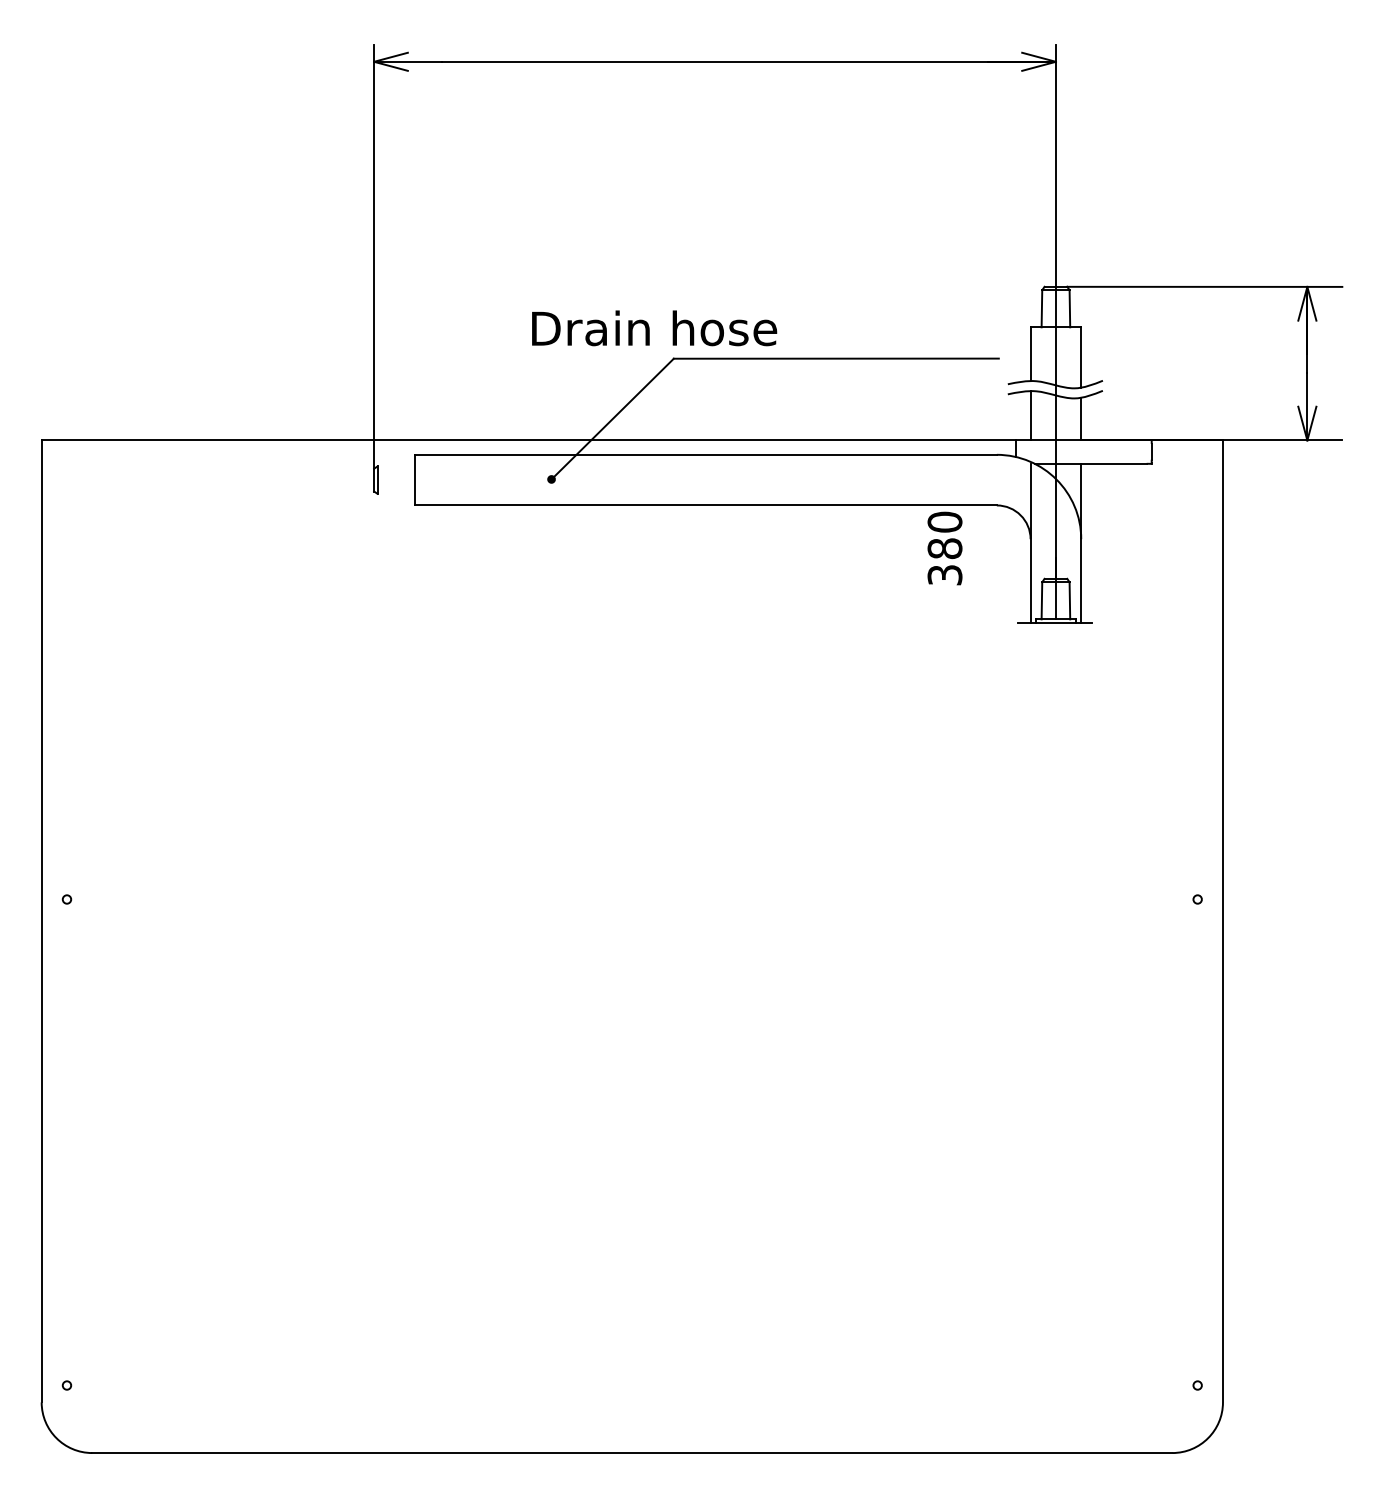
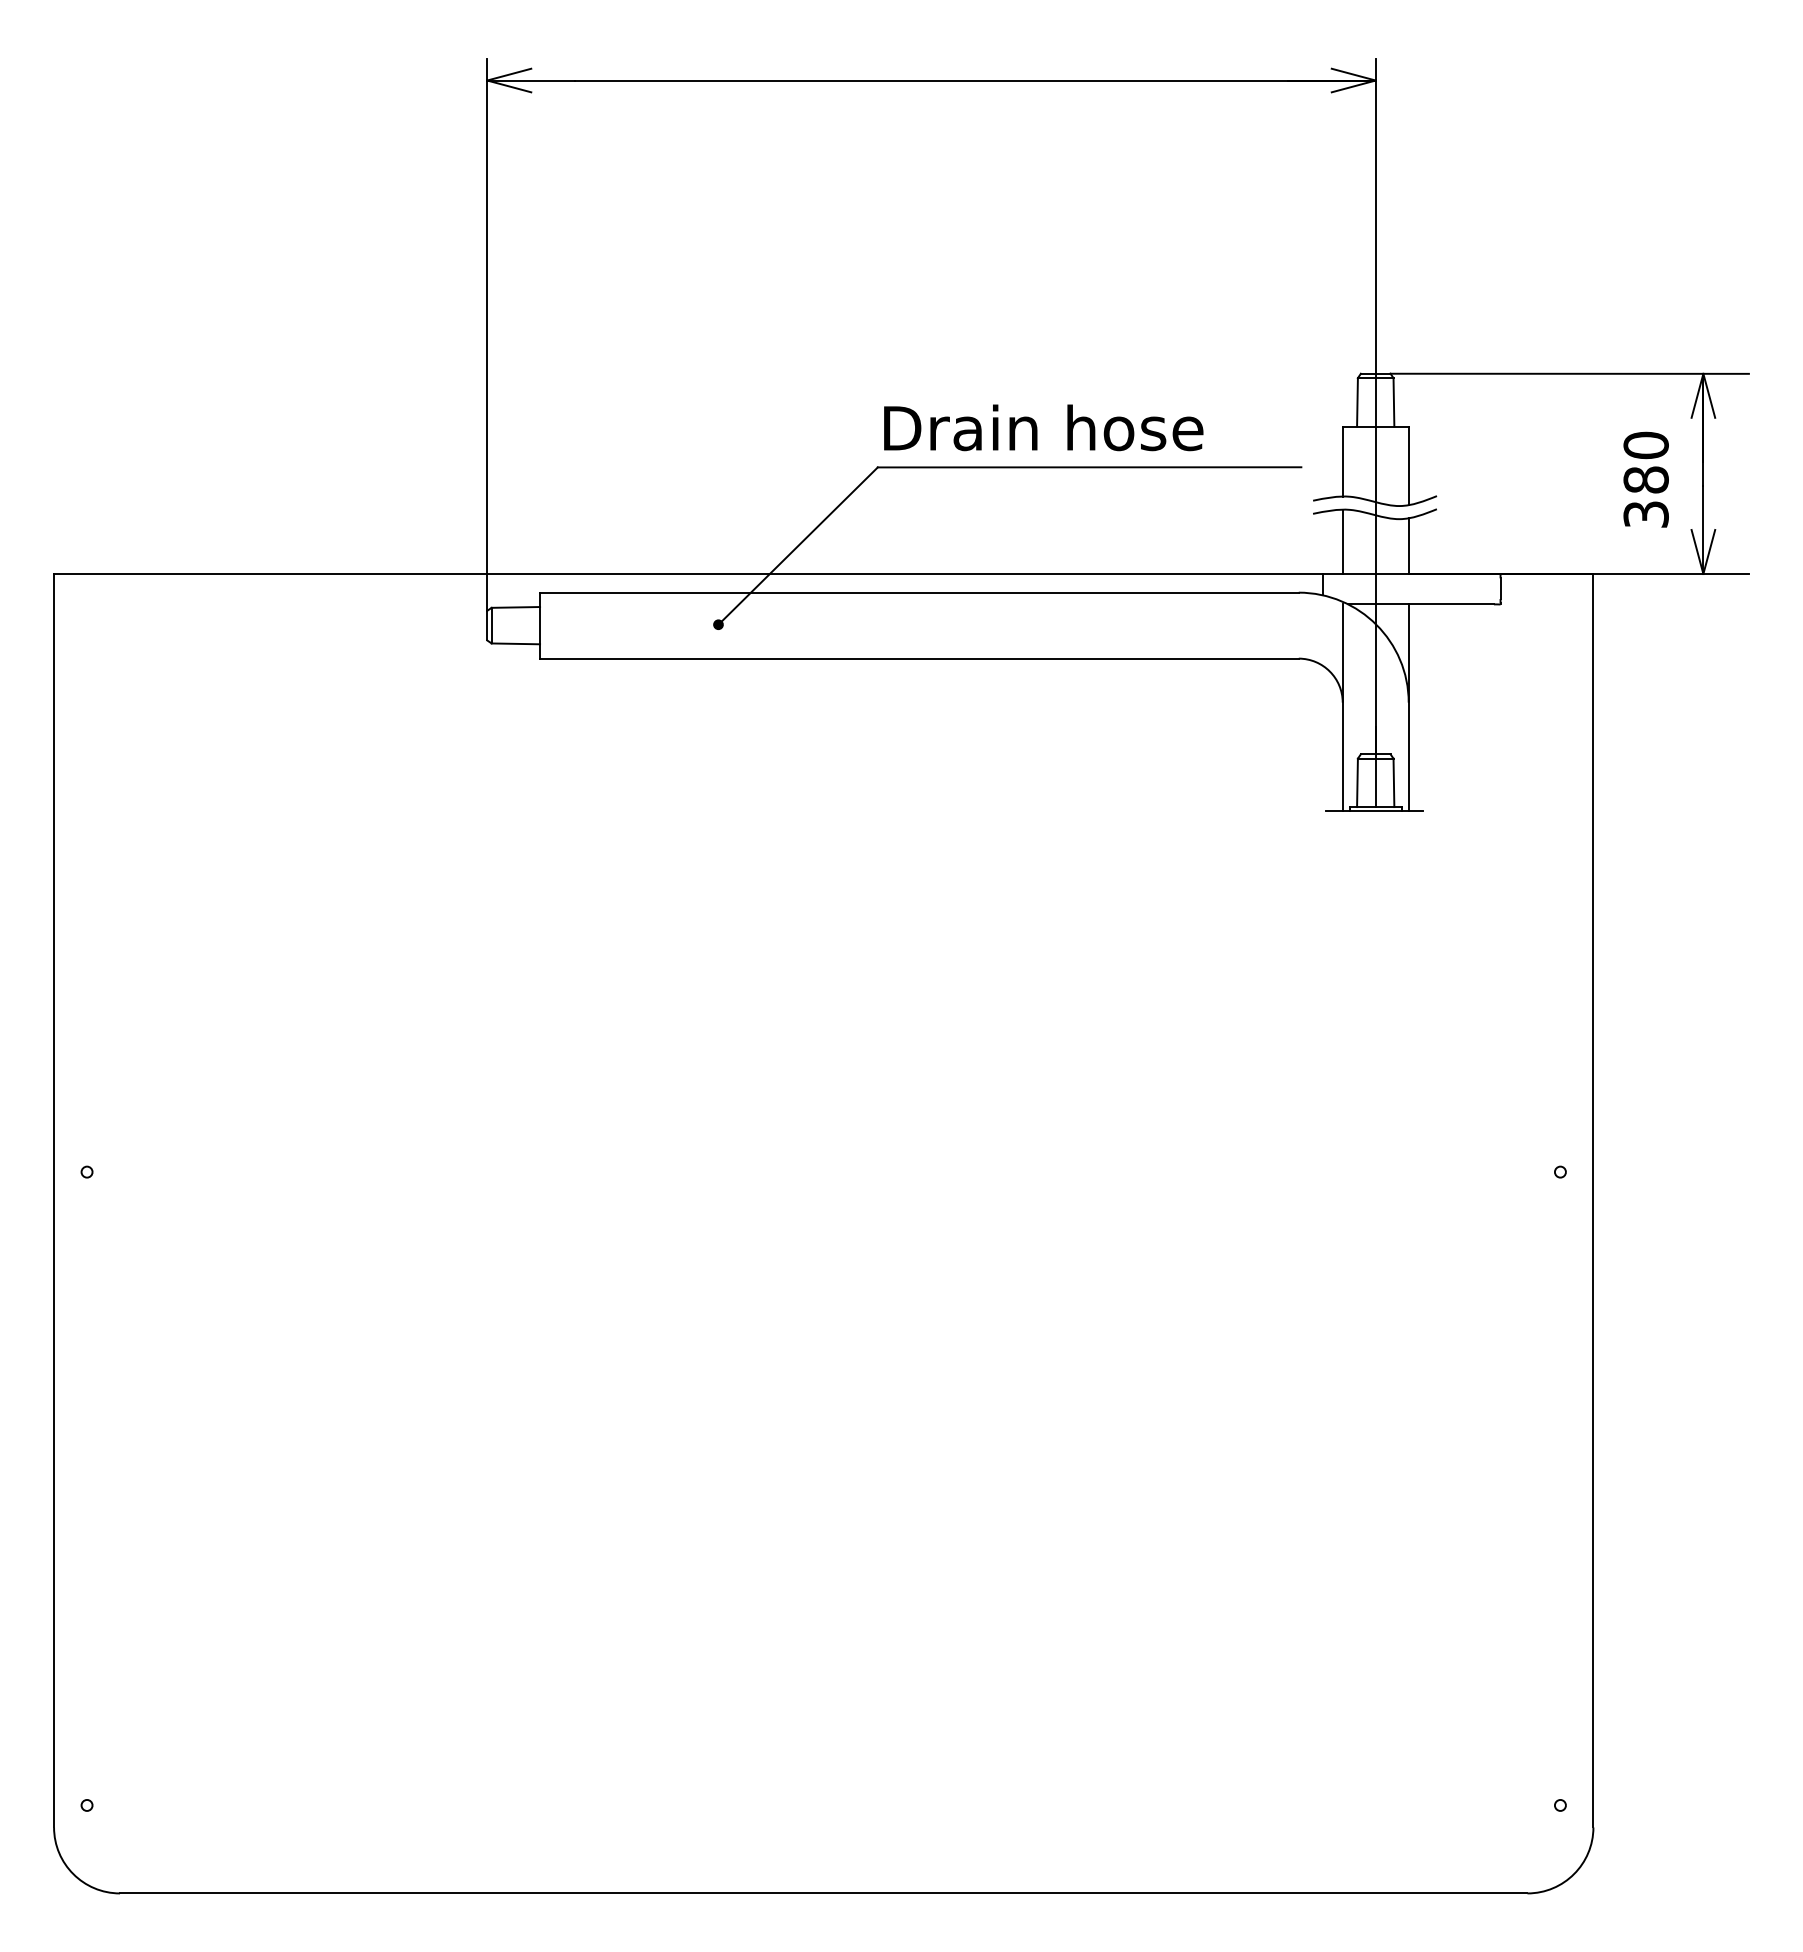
text: (654, 328) -> (1043, 427), moved
line: (395, 466) -> (515, 607), added
line: (395, 493) -> (515, 643), added
text: (944, 548) -> (1645, 479), moved

